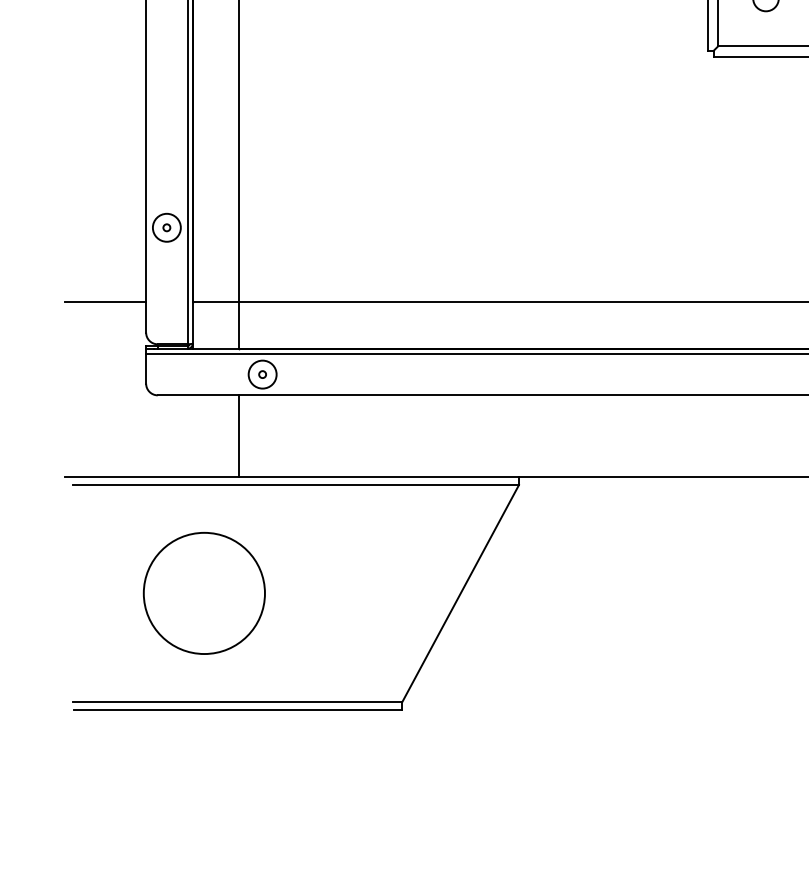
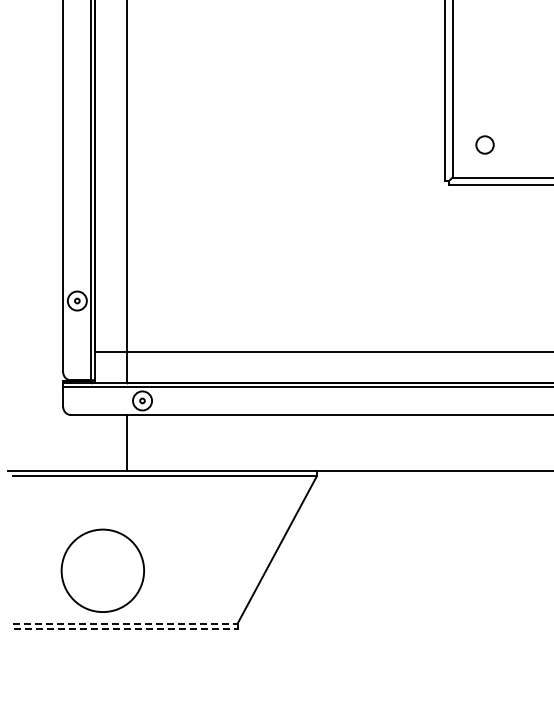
line: (105, 301) -> (35, 351), removed
circle: (203, 592) -> (102, 570), moved
line: (237, 701) -> (125, 623), solid -> dashed
line: (239, 710) -> (126, 629), solid -> dashed

